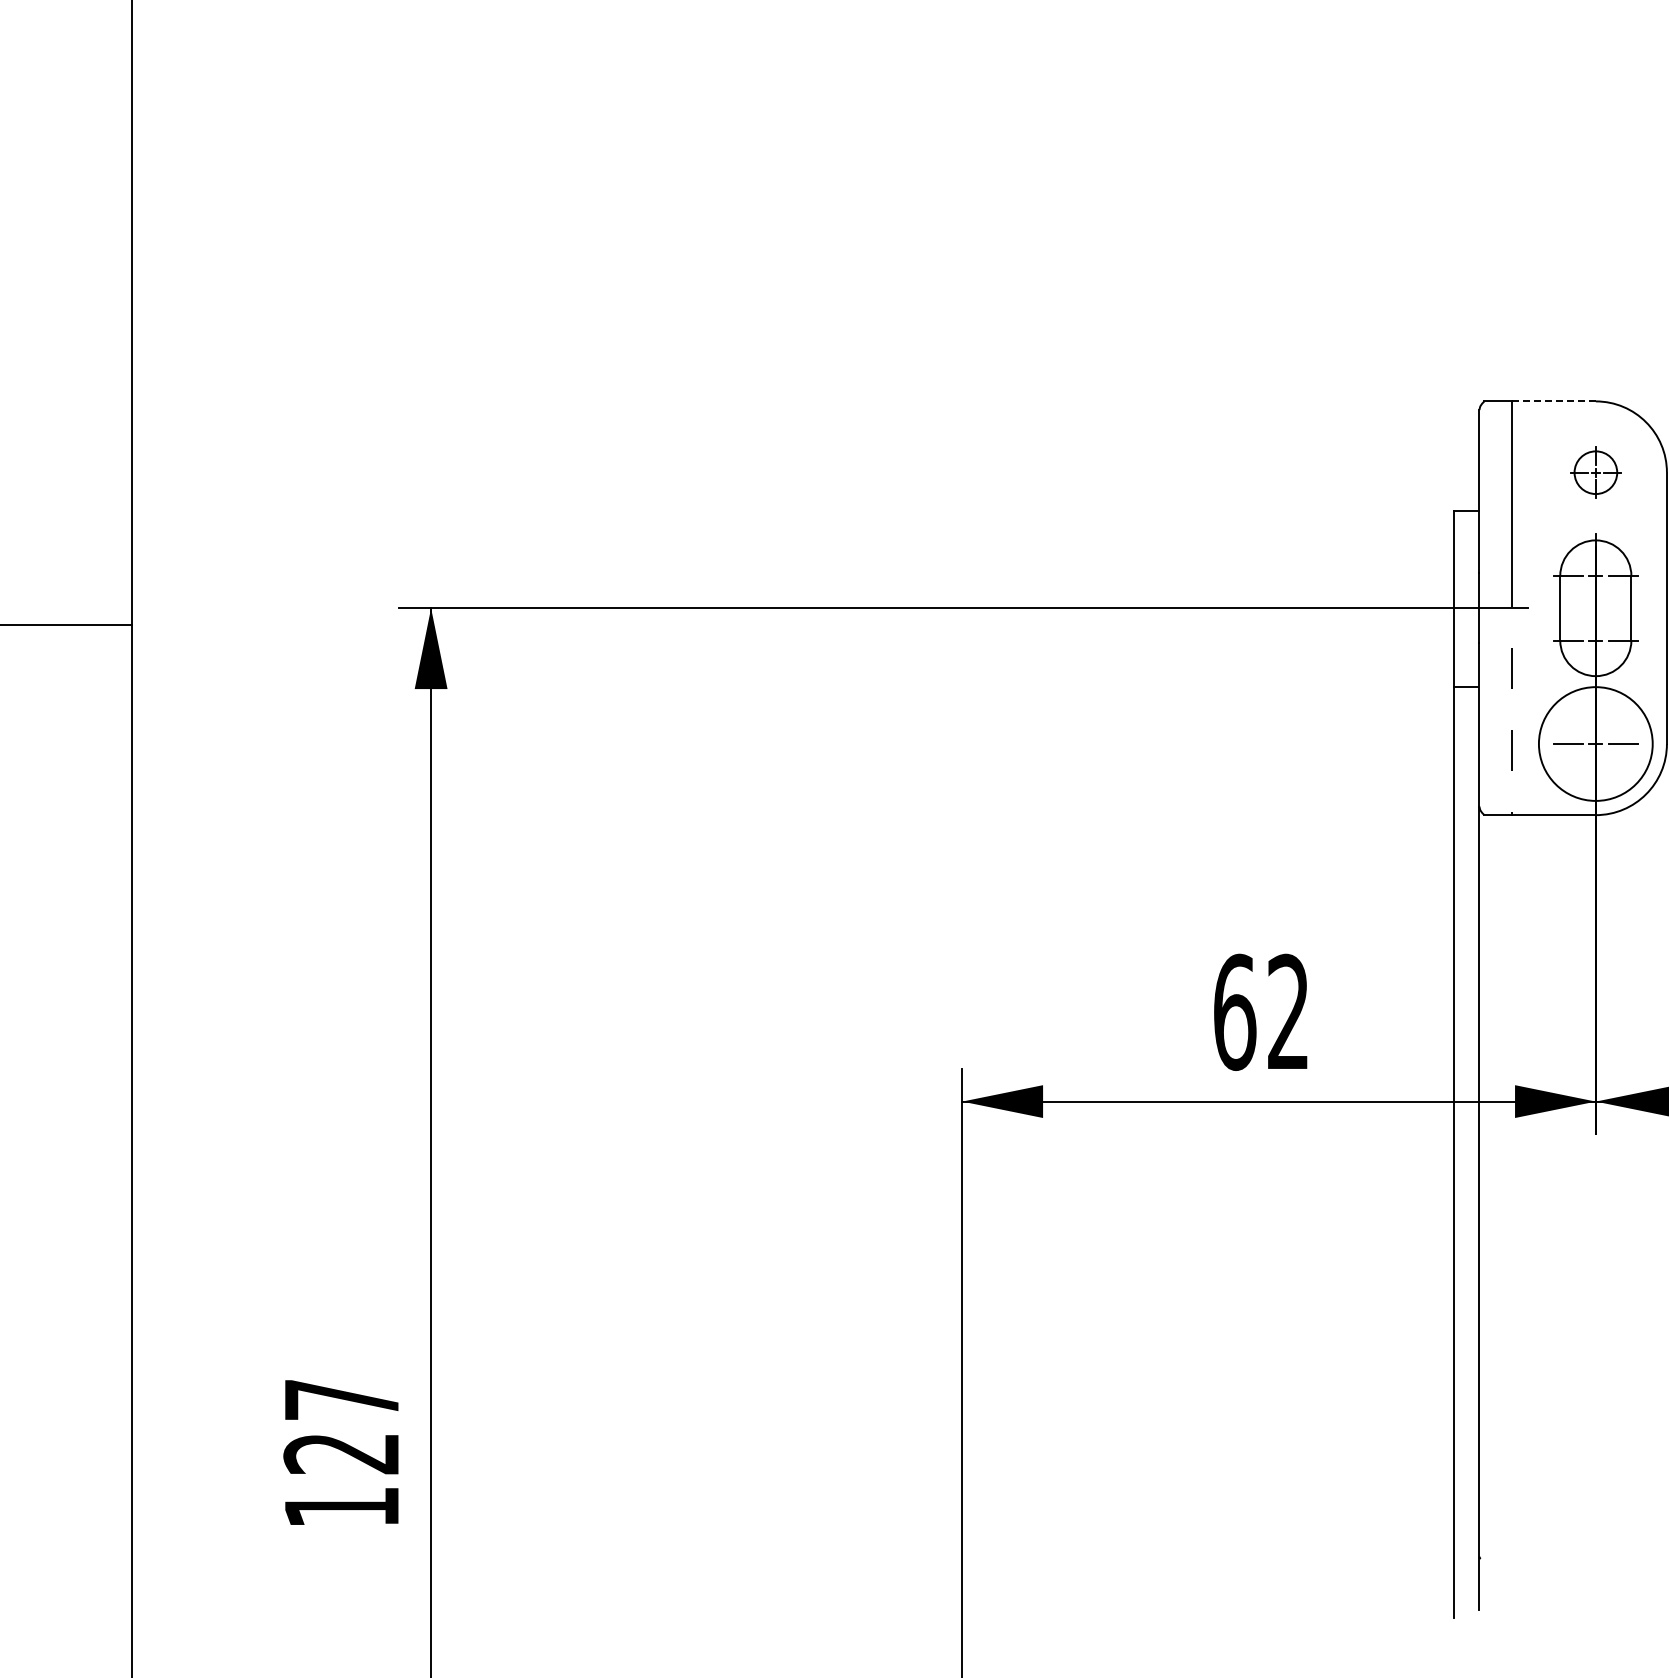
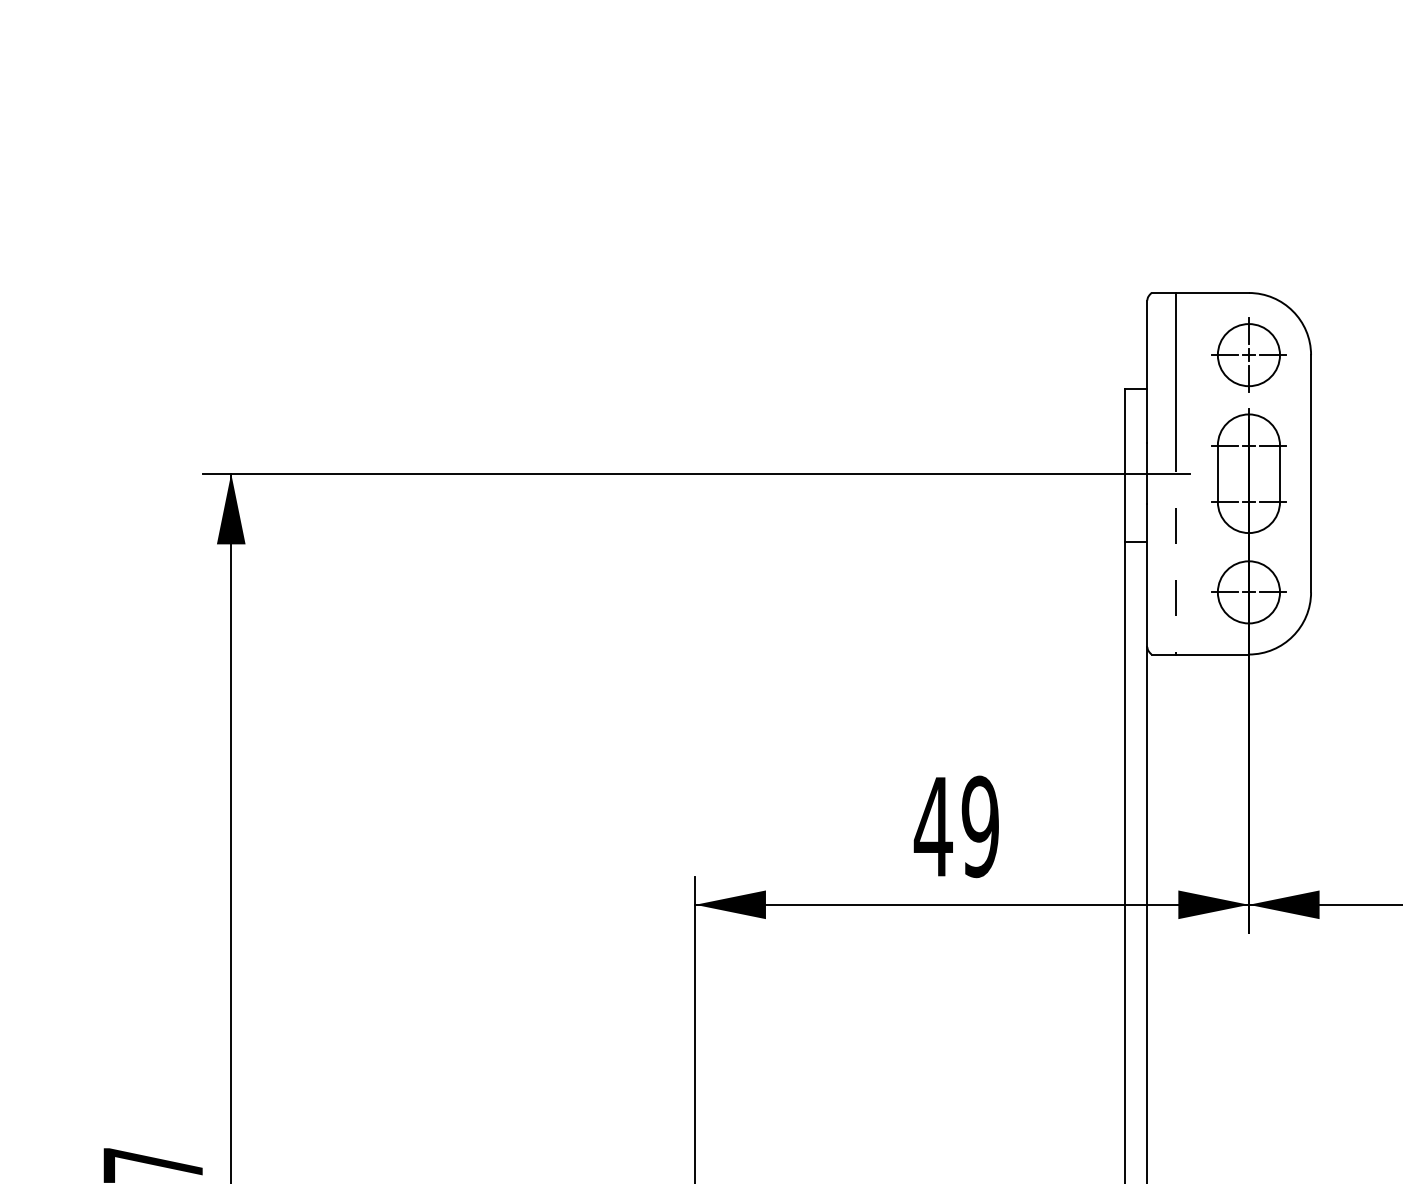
line: (1553, 401) -> (1211, 293), dashed -> solid
part: (1595, 472) -> (1248, 355), size x1.67
circle: (1595, 743) -> (1248, 591), size x0.62
text: (1260, 1012) -> (955, 826), 62 -> 49

